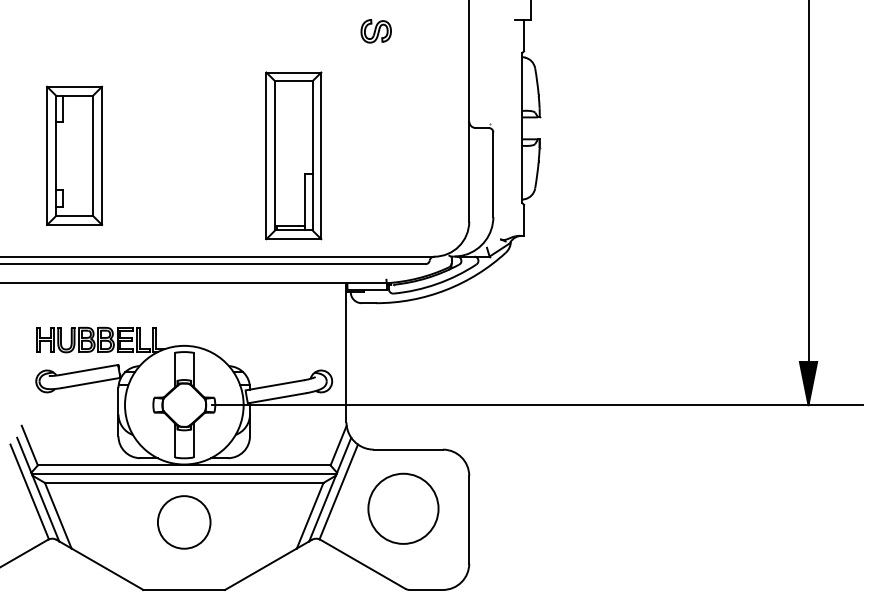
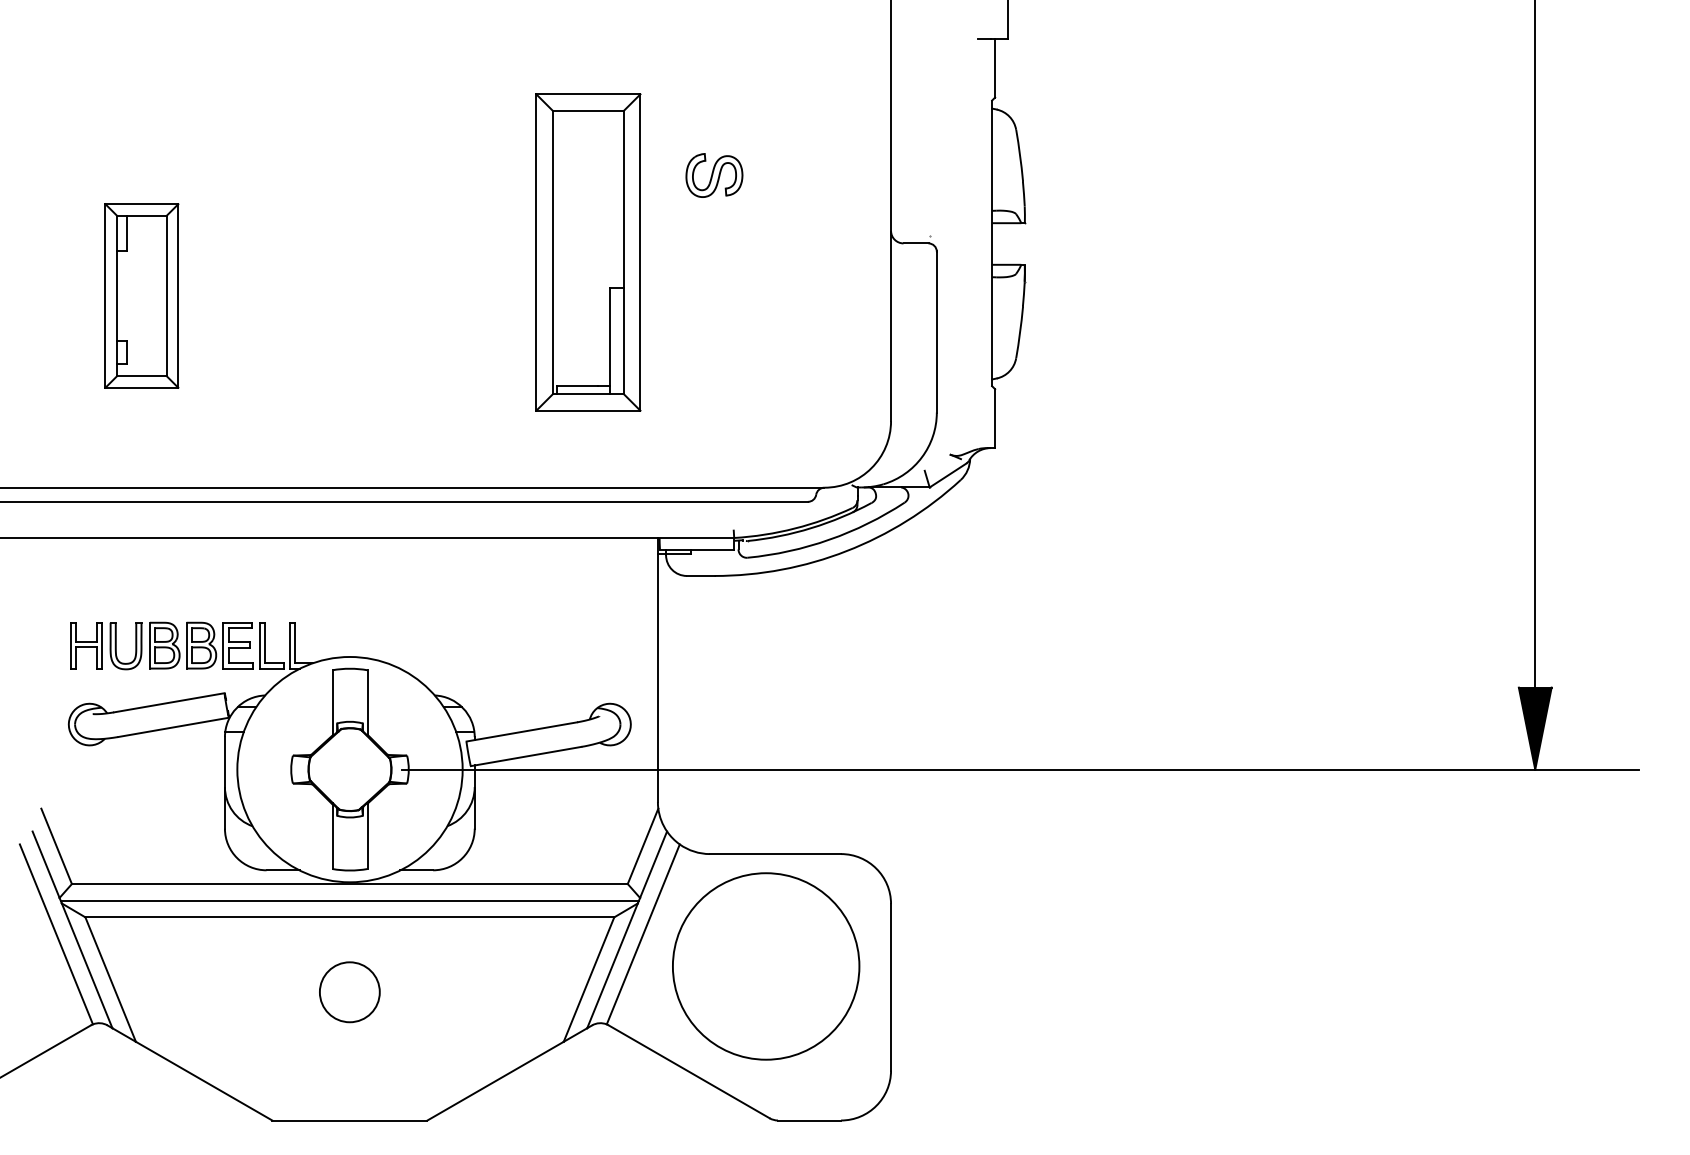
part: (375, 31) -> (713, 175), moved
part: (74, 155) -> (141, 295), size x0.7
part: (293, 155) -> (587, 251), moved
circle: (403, 508) -> (766, 965), size x1.4
circle: (183, 522) -> (348, 992), size x0.6

